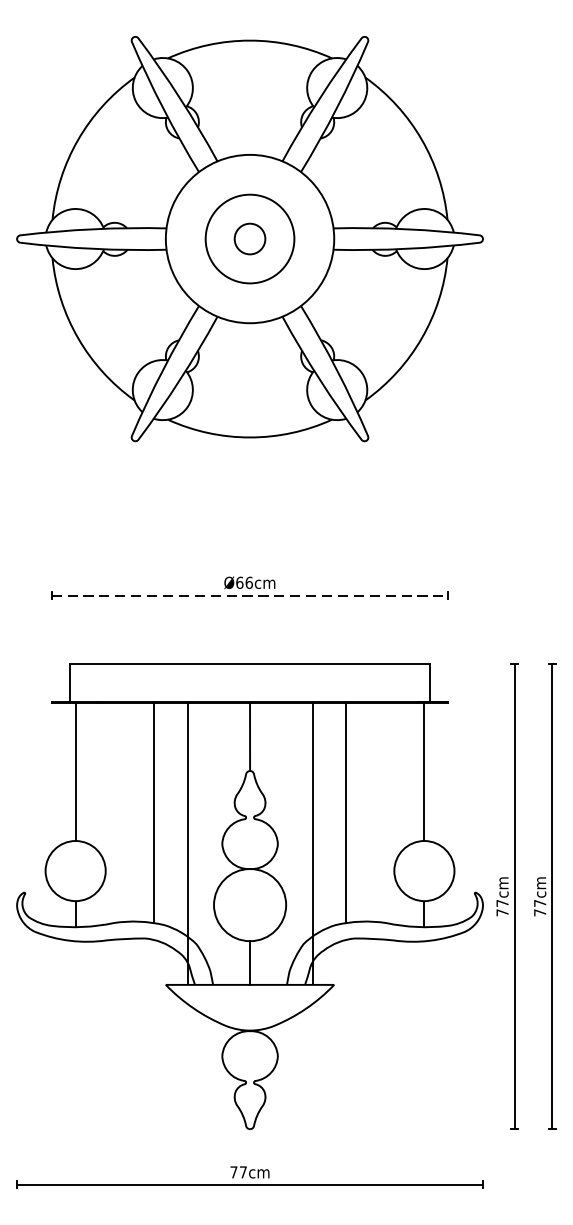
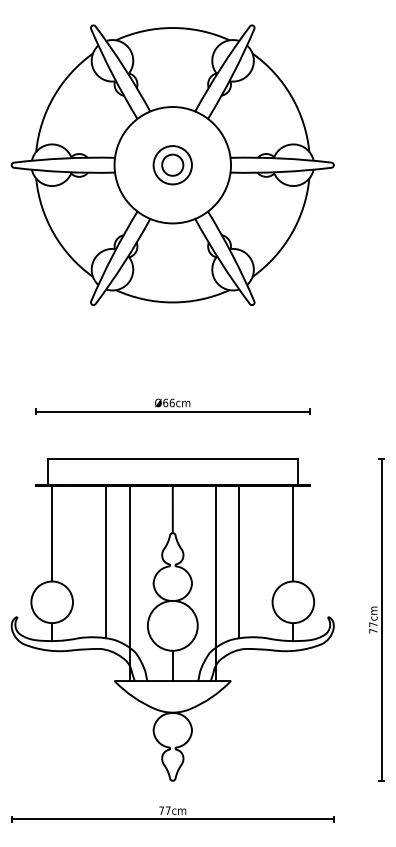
circle: (249, 239) -> (172, 165), size x0.62
line: (251, 595) -> (173, 411), dashed -> solid
part: (507, 895) -> (350, 619), removed

